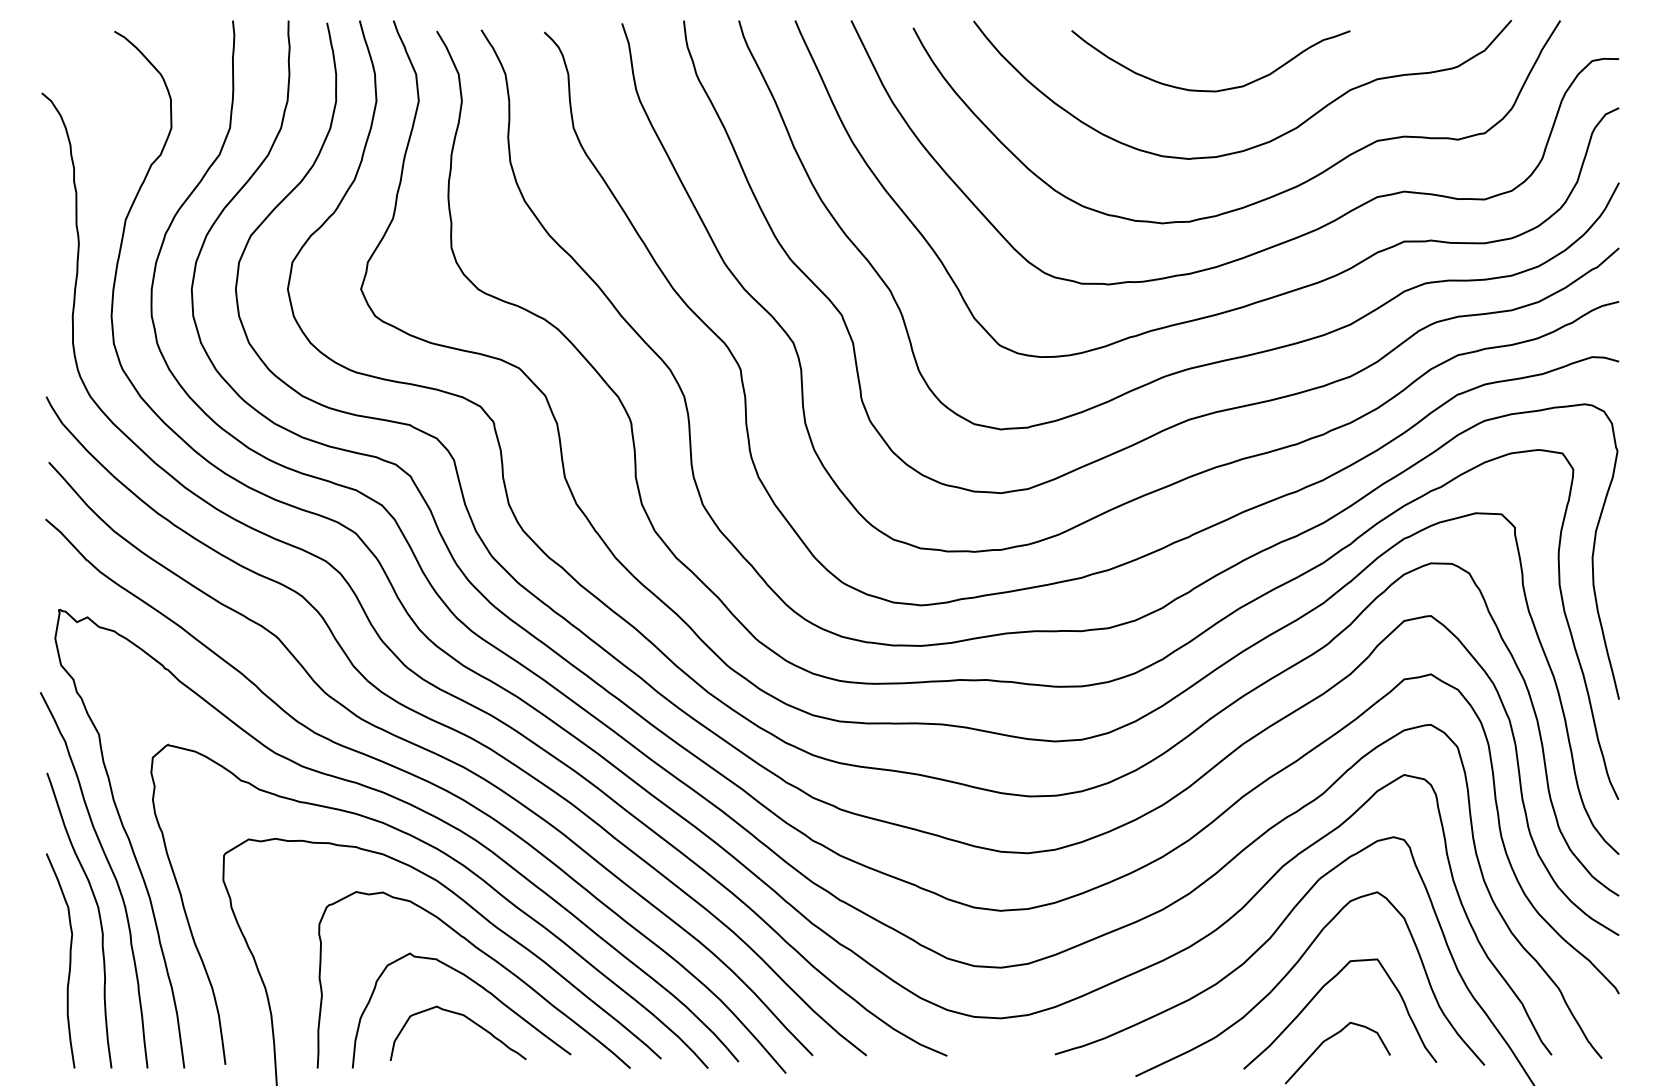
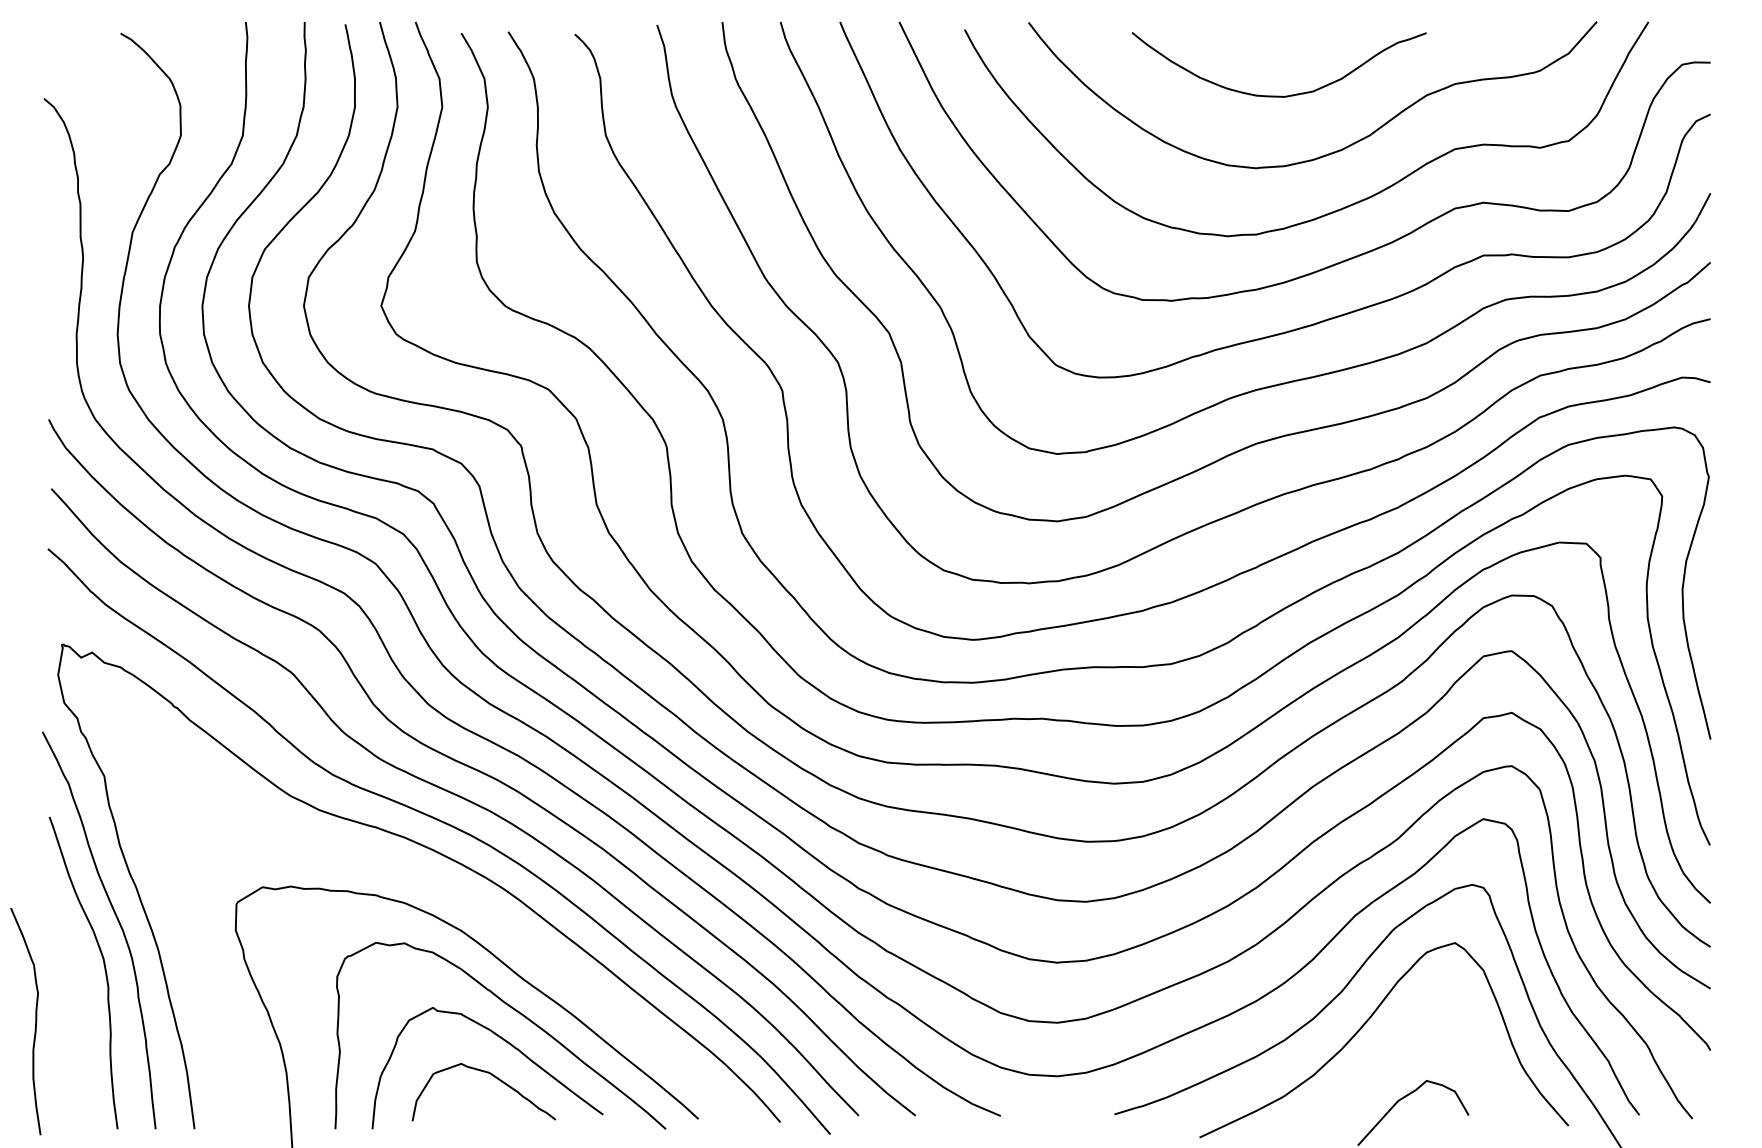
curve: (454, 861) -> (480, 910), removed
curve: (69, 960) -> (35, 1021), moved
curve: (1315, 997) -> (1389, 1054), removed

